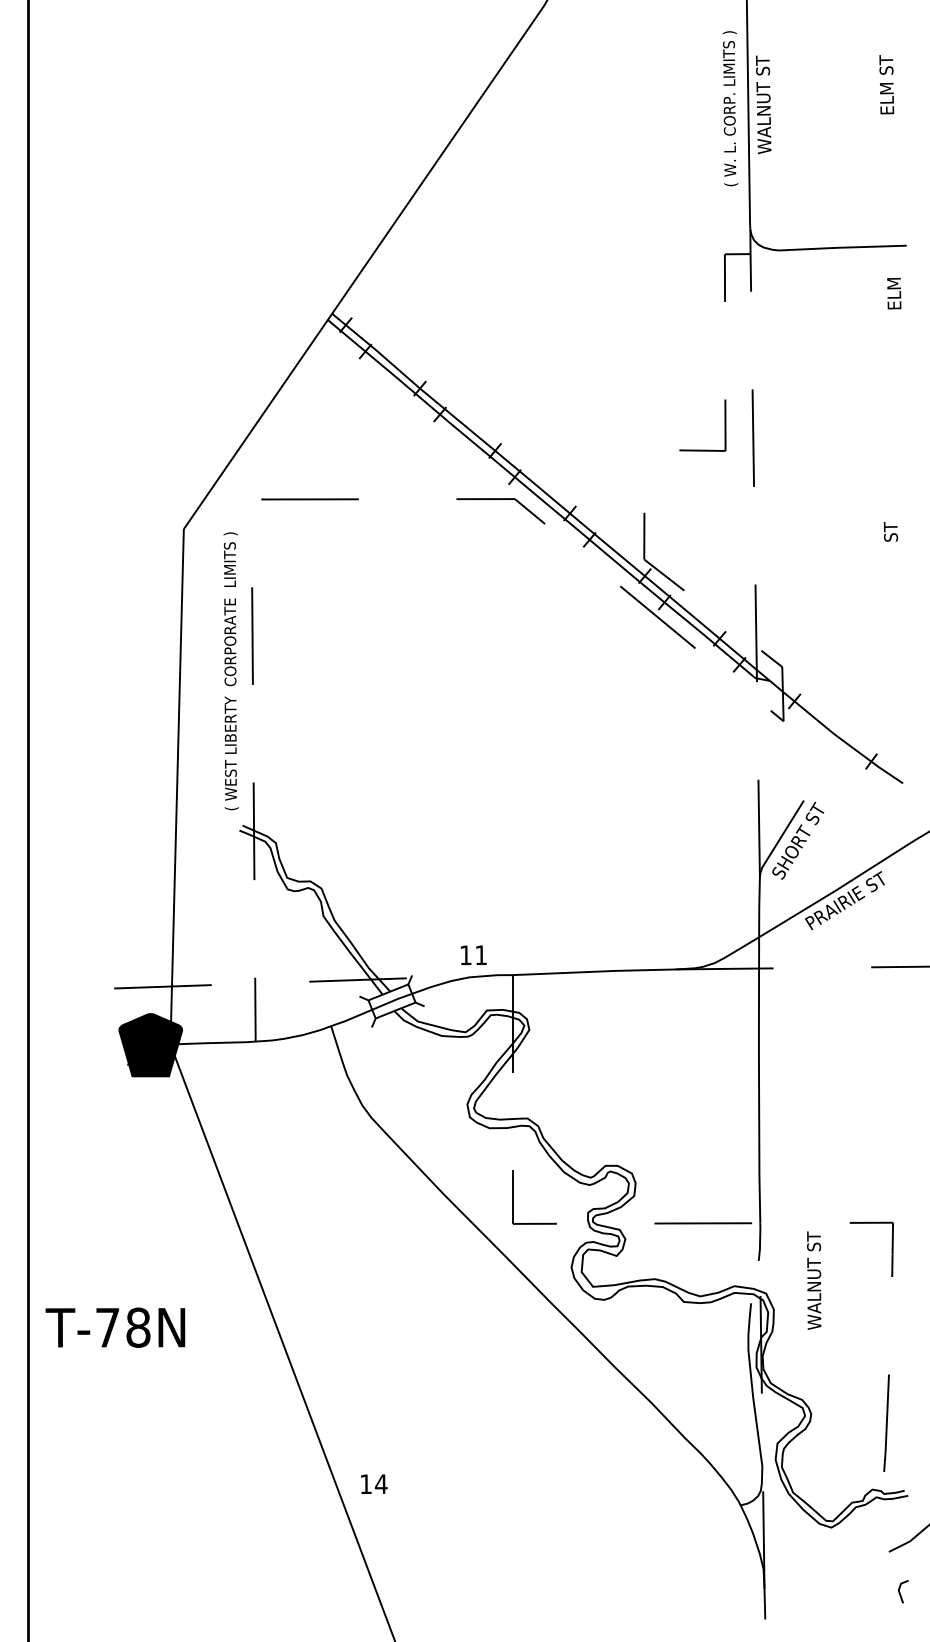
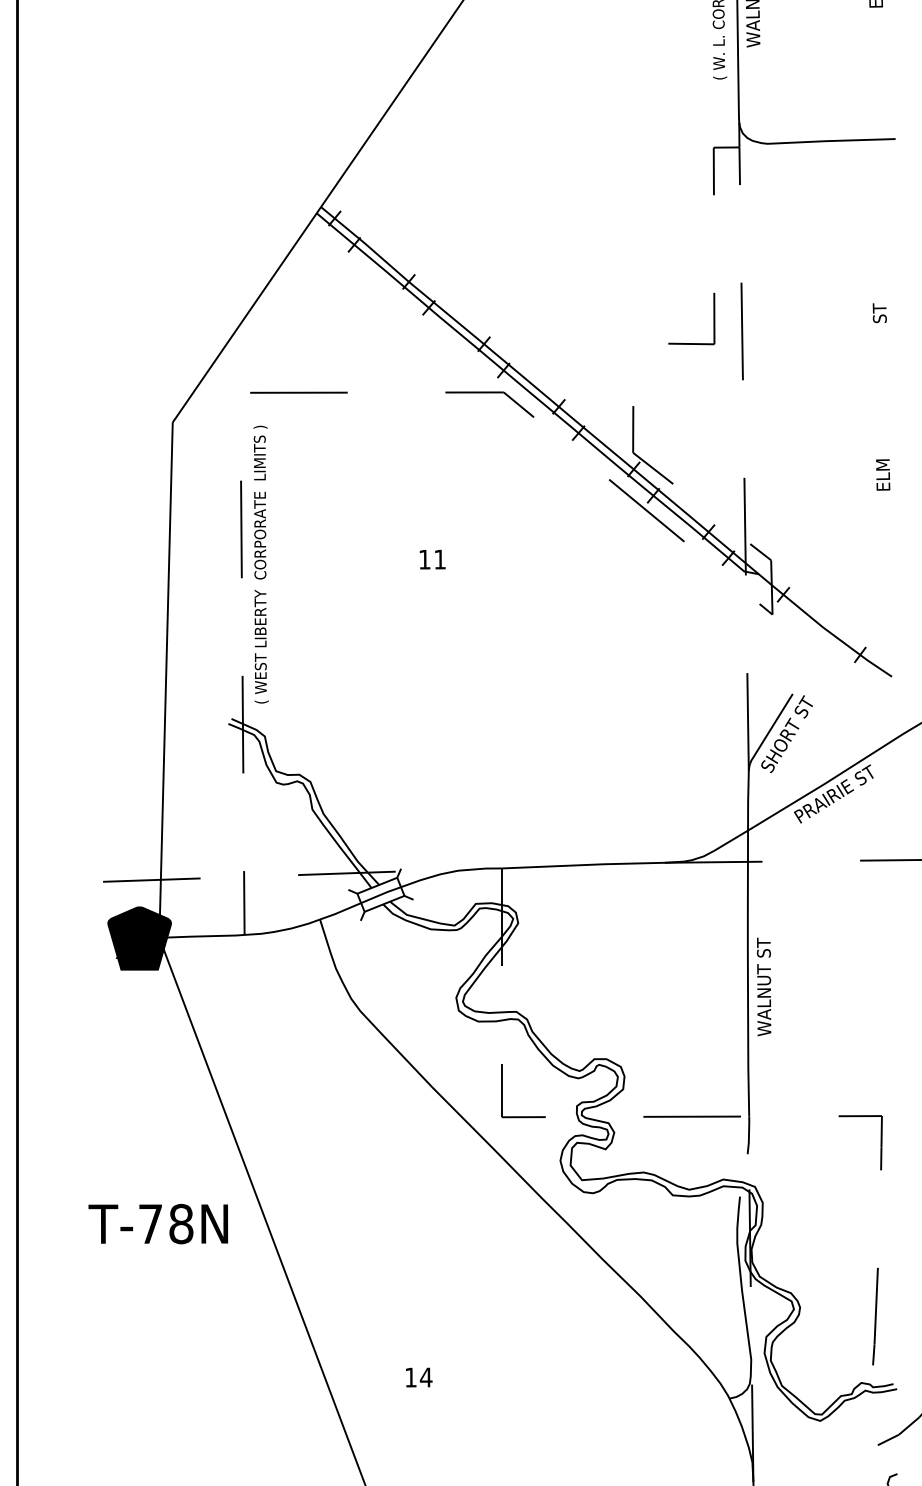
text: (894, 293) -> (883, 474), moved
text: (890, 531) -> (879, 312), moved
text: (230, 671) -> (260, 564), moved
text: (473, 955) -> (432, 559), moved
text: (814, 1280) -> (764, 986), moved
text: (115, 1327) -> (158, 1223), moved
text: (374, 1483) -> (419, 1376), moved

